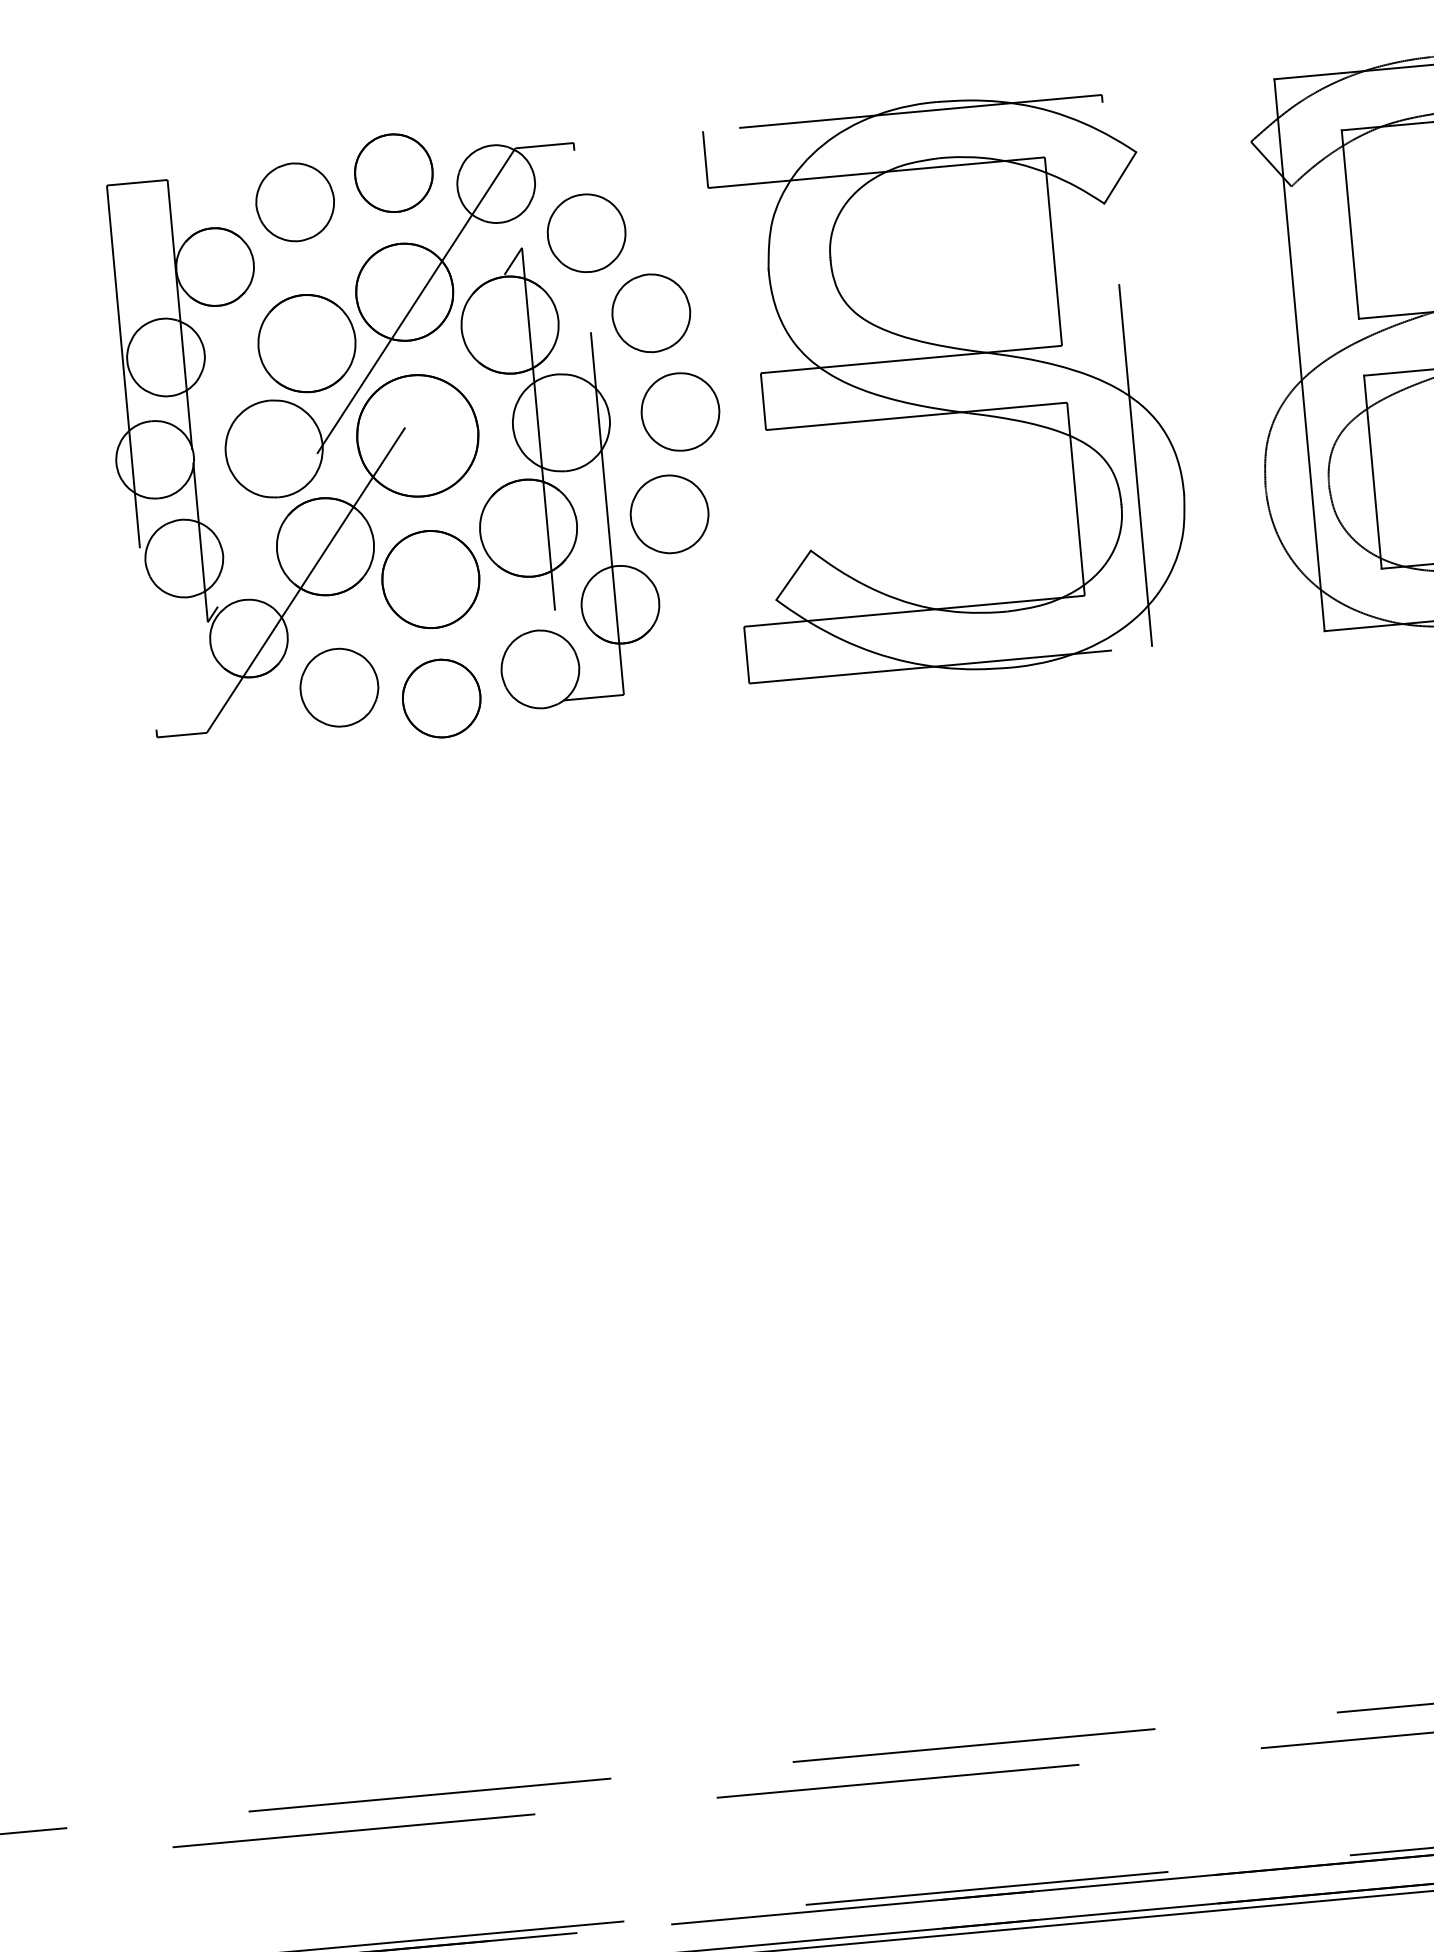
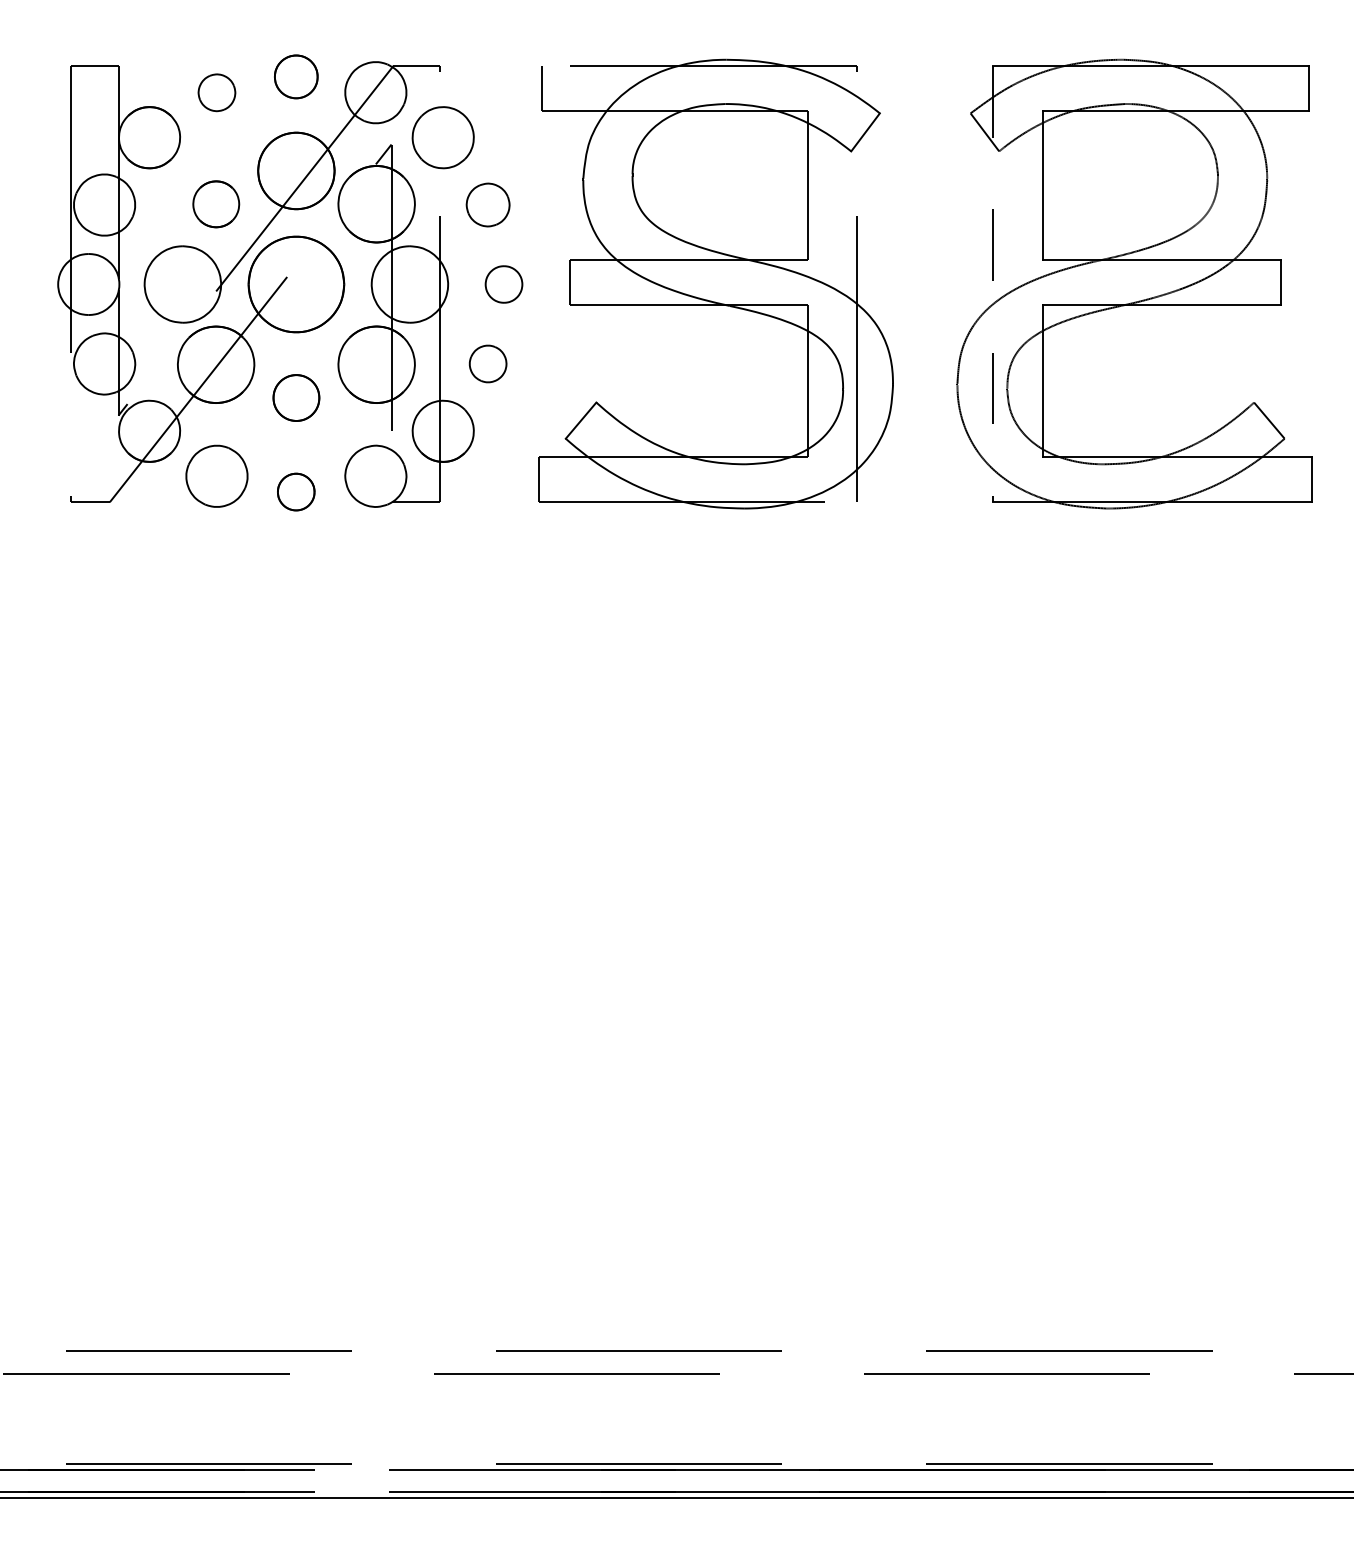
part: (392, 172) -> (295, 76), size x0.7
part: (294, 202) -> (216, 92), size x0.6
part: (650, 312) -> (487, 204), size x0.7
part: (307, 343) -> (216, 204), size x0.6
line: (1299, 355) -> (993, 284), solid -> dashed
part: (679, 412) -> (503, 284), size x0.6
part: (668, 513) -> (487, 363), size x0.6
part: (430, 578) -> (296, 397), size x0.6
part: (440, 697) -> (295, 491), size x0.6

